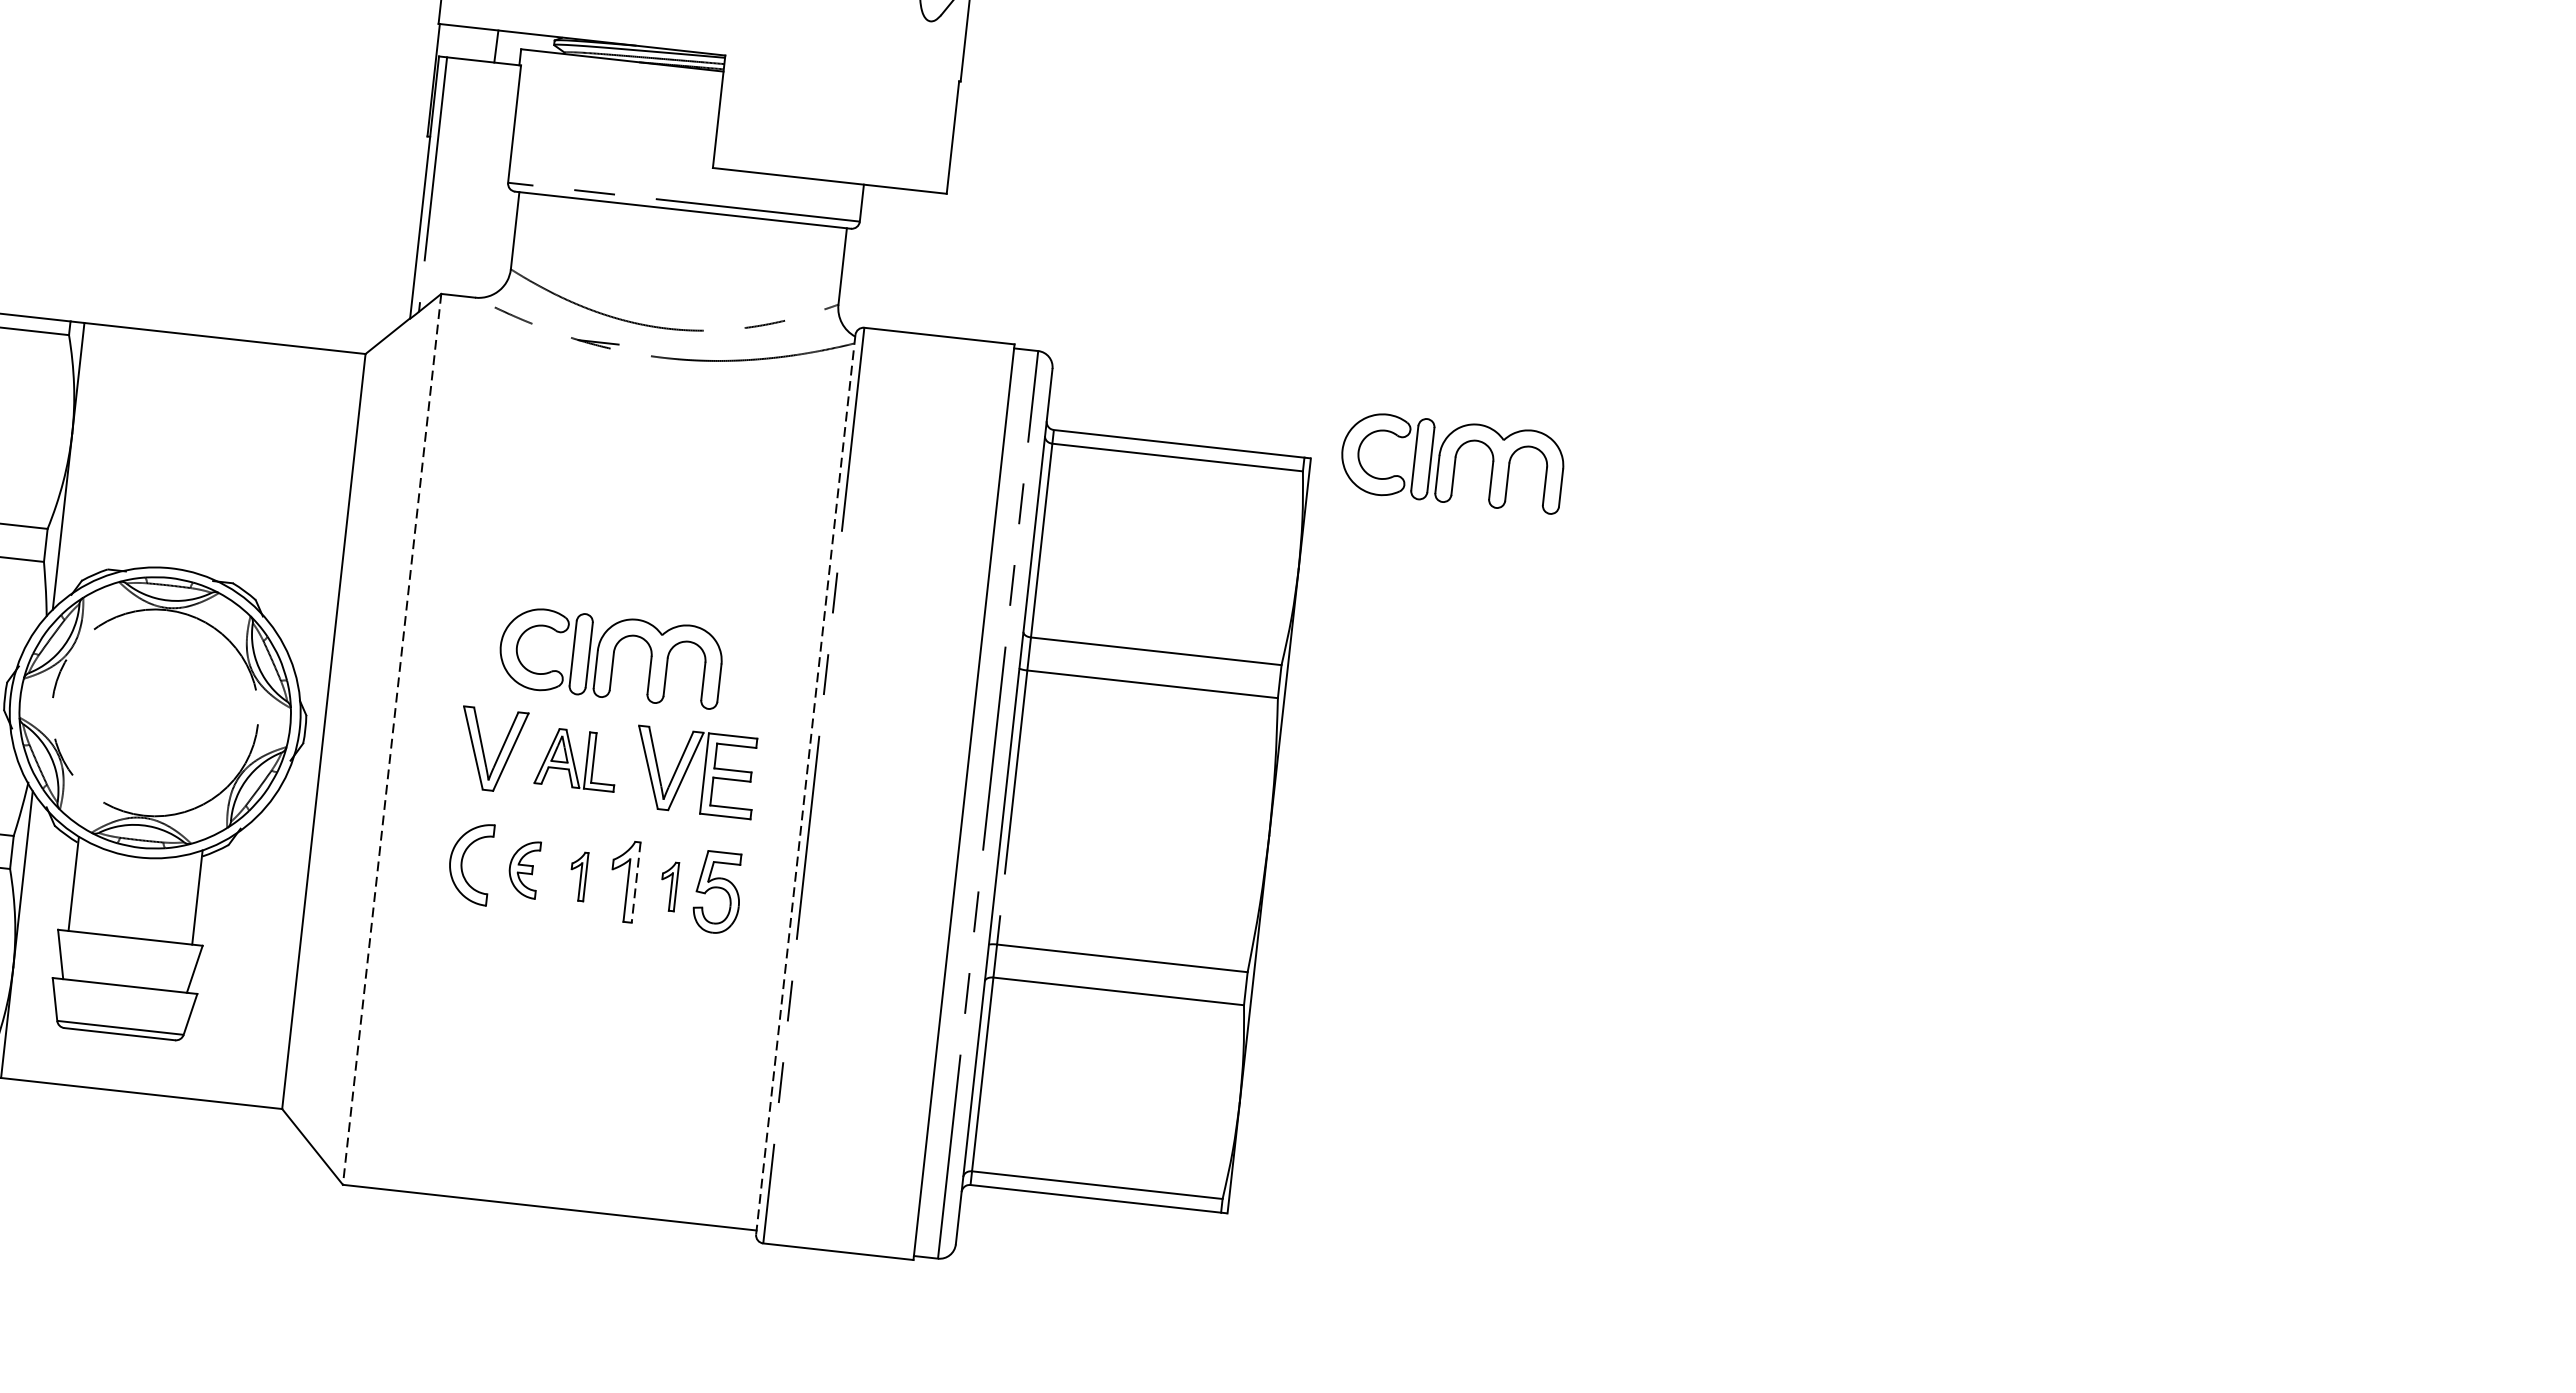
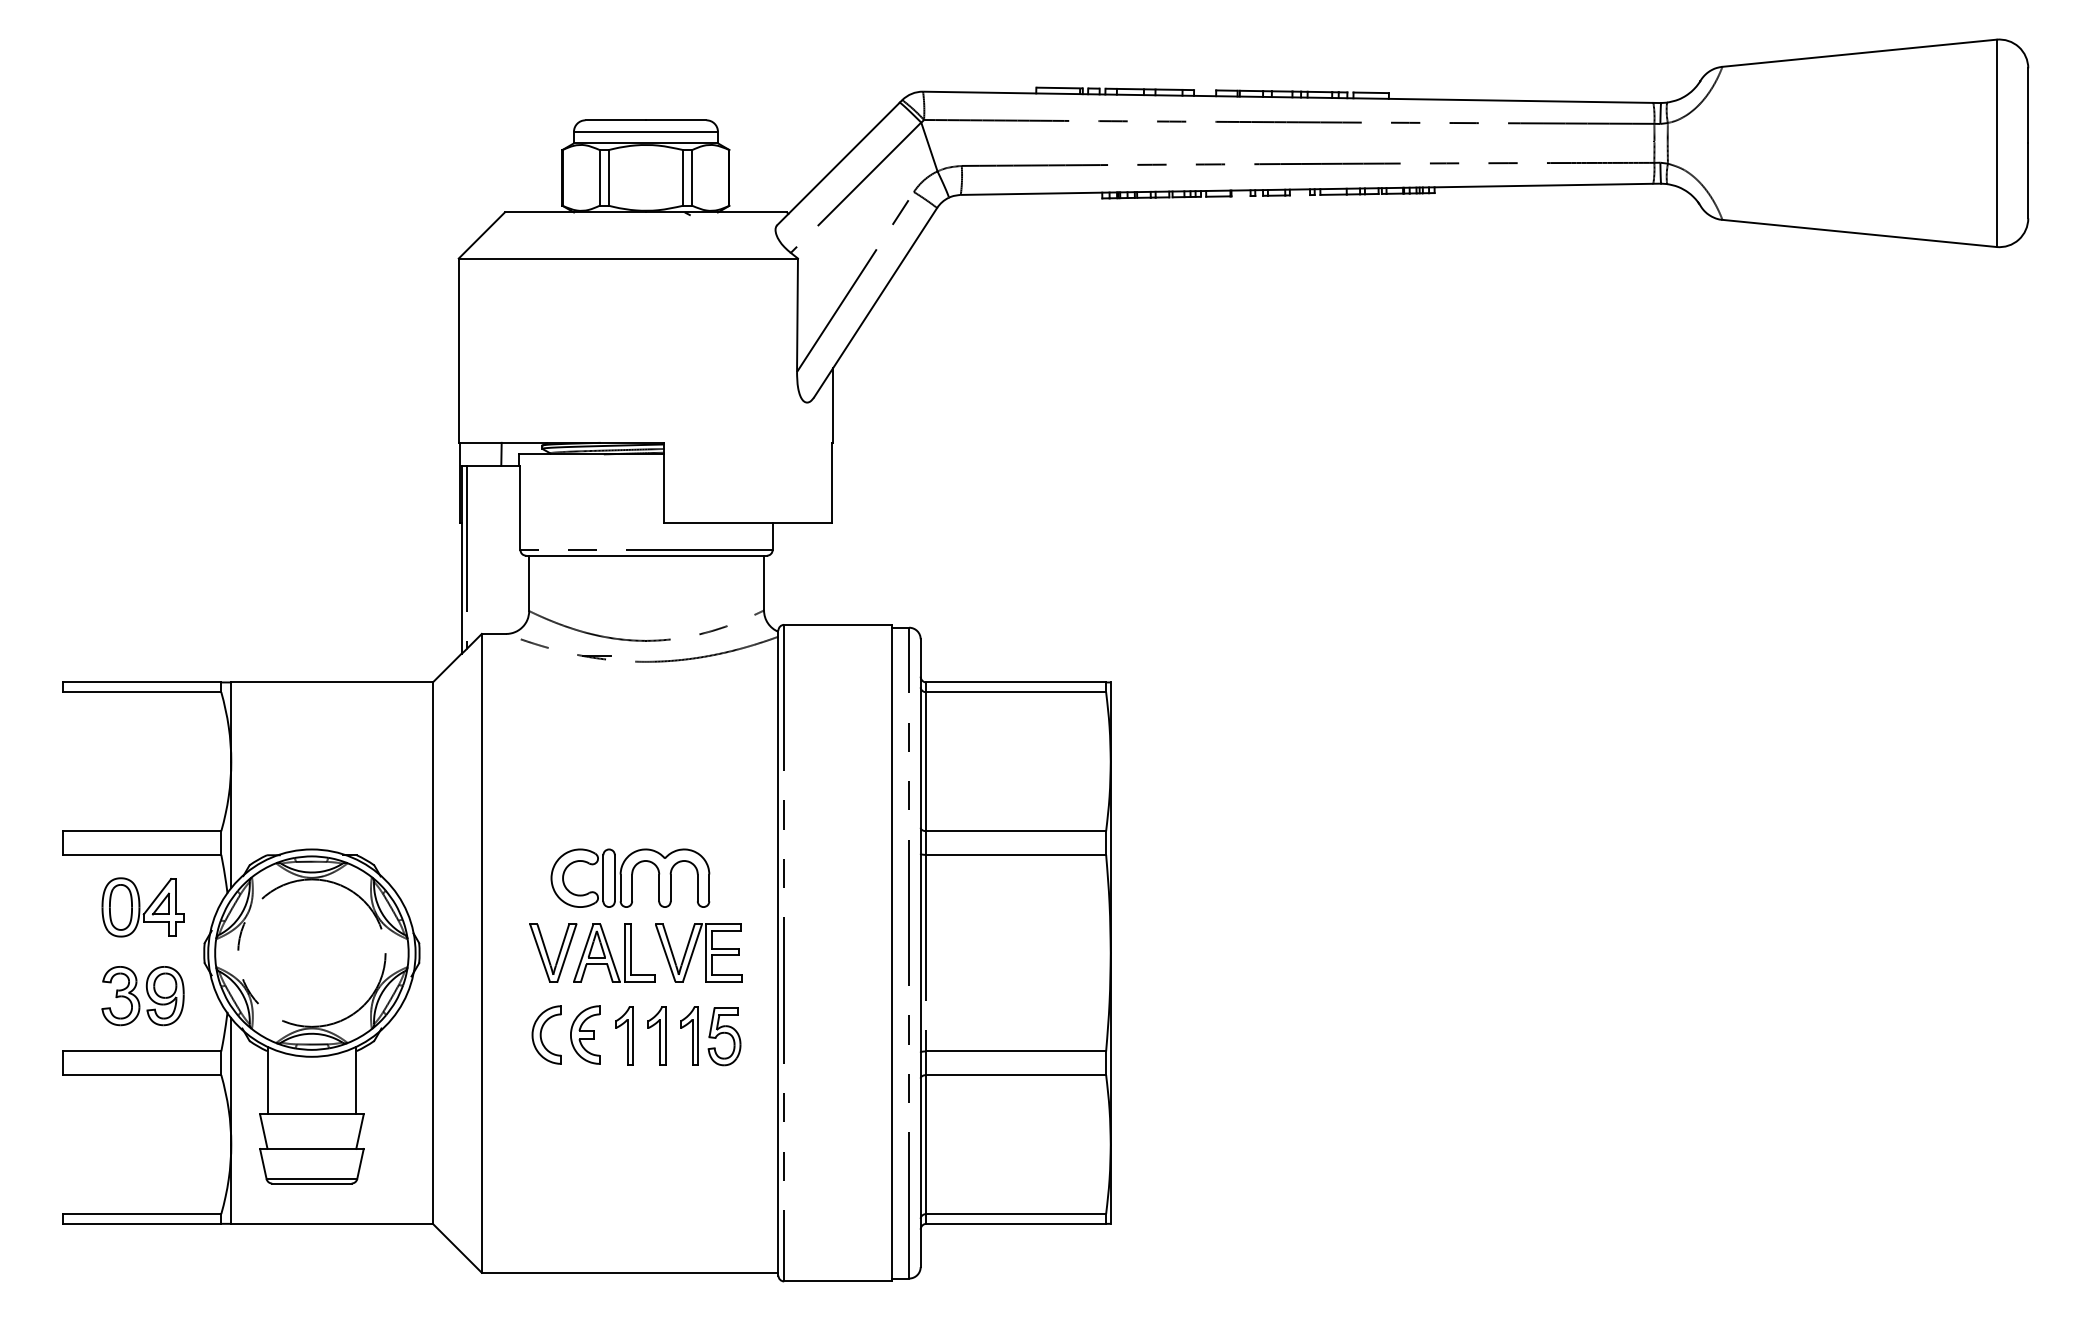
part: (1452, 461) -> (1211, 673), removed
line: (391, 739) -> (481, 953), dashed -> solid
part: (577, 758) -> (614, 952), size x1.43
line: (805, 785) -> (778, 953), dashed -> solid
part: (524, 868) -> (585, 1034), size x1.43
part: (578, 875) -> (624, 1035), size x1.67
line: (635, 882) -> (665, 1035), dashed -> solid
part: (669, 885) -> (689, 1035), size x1.67

